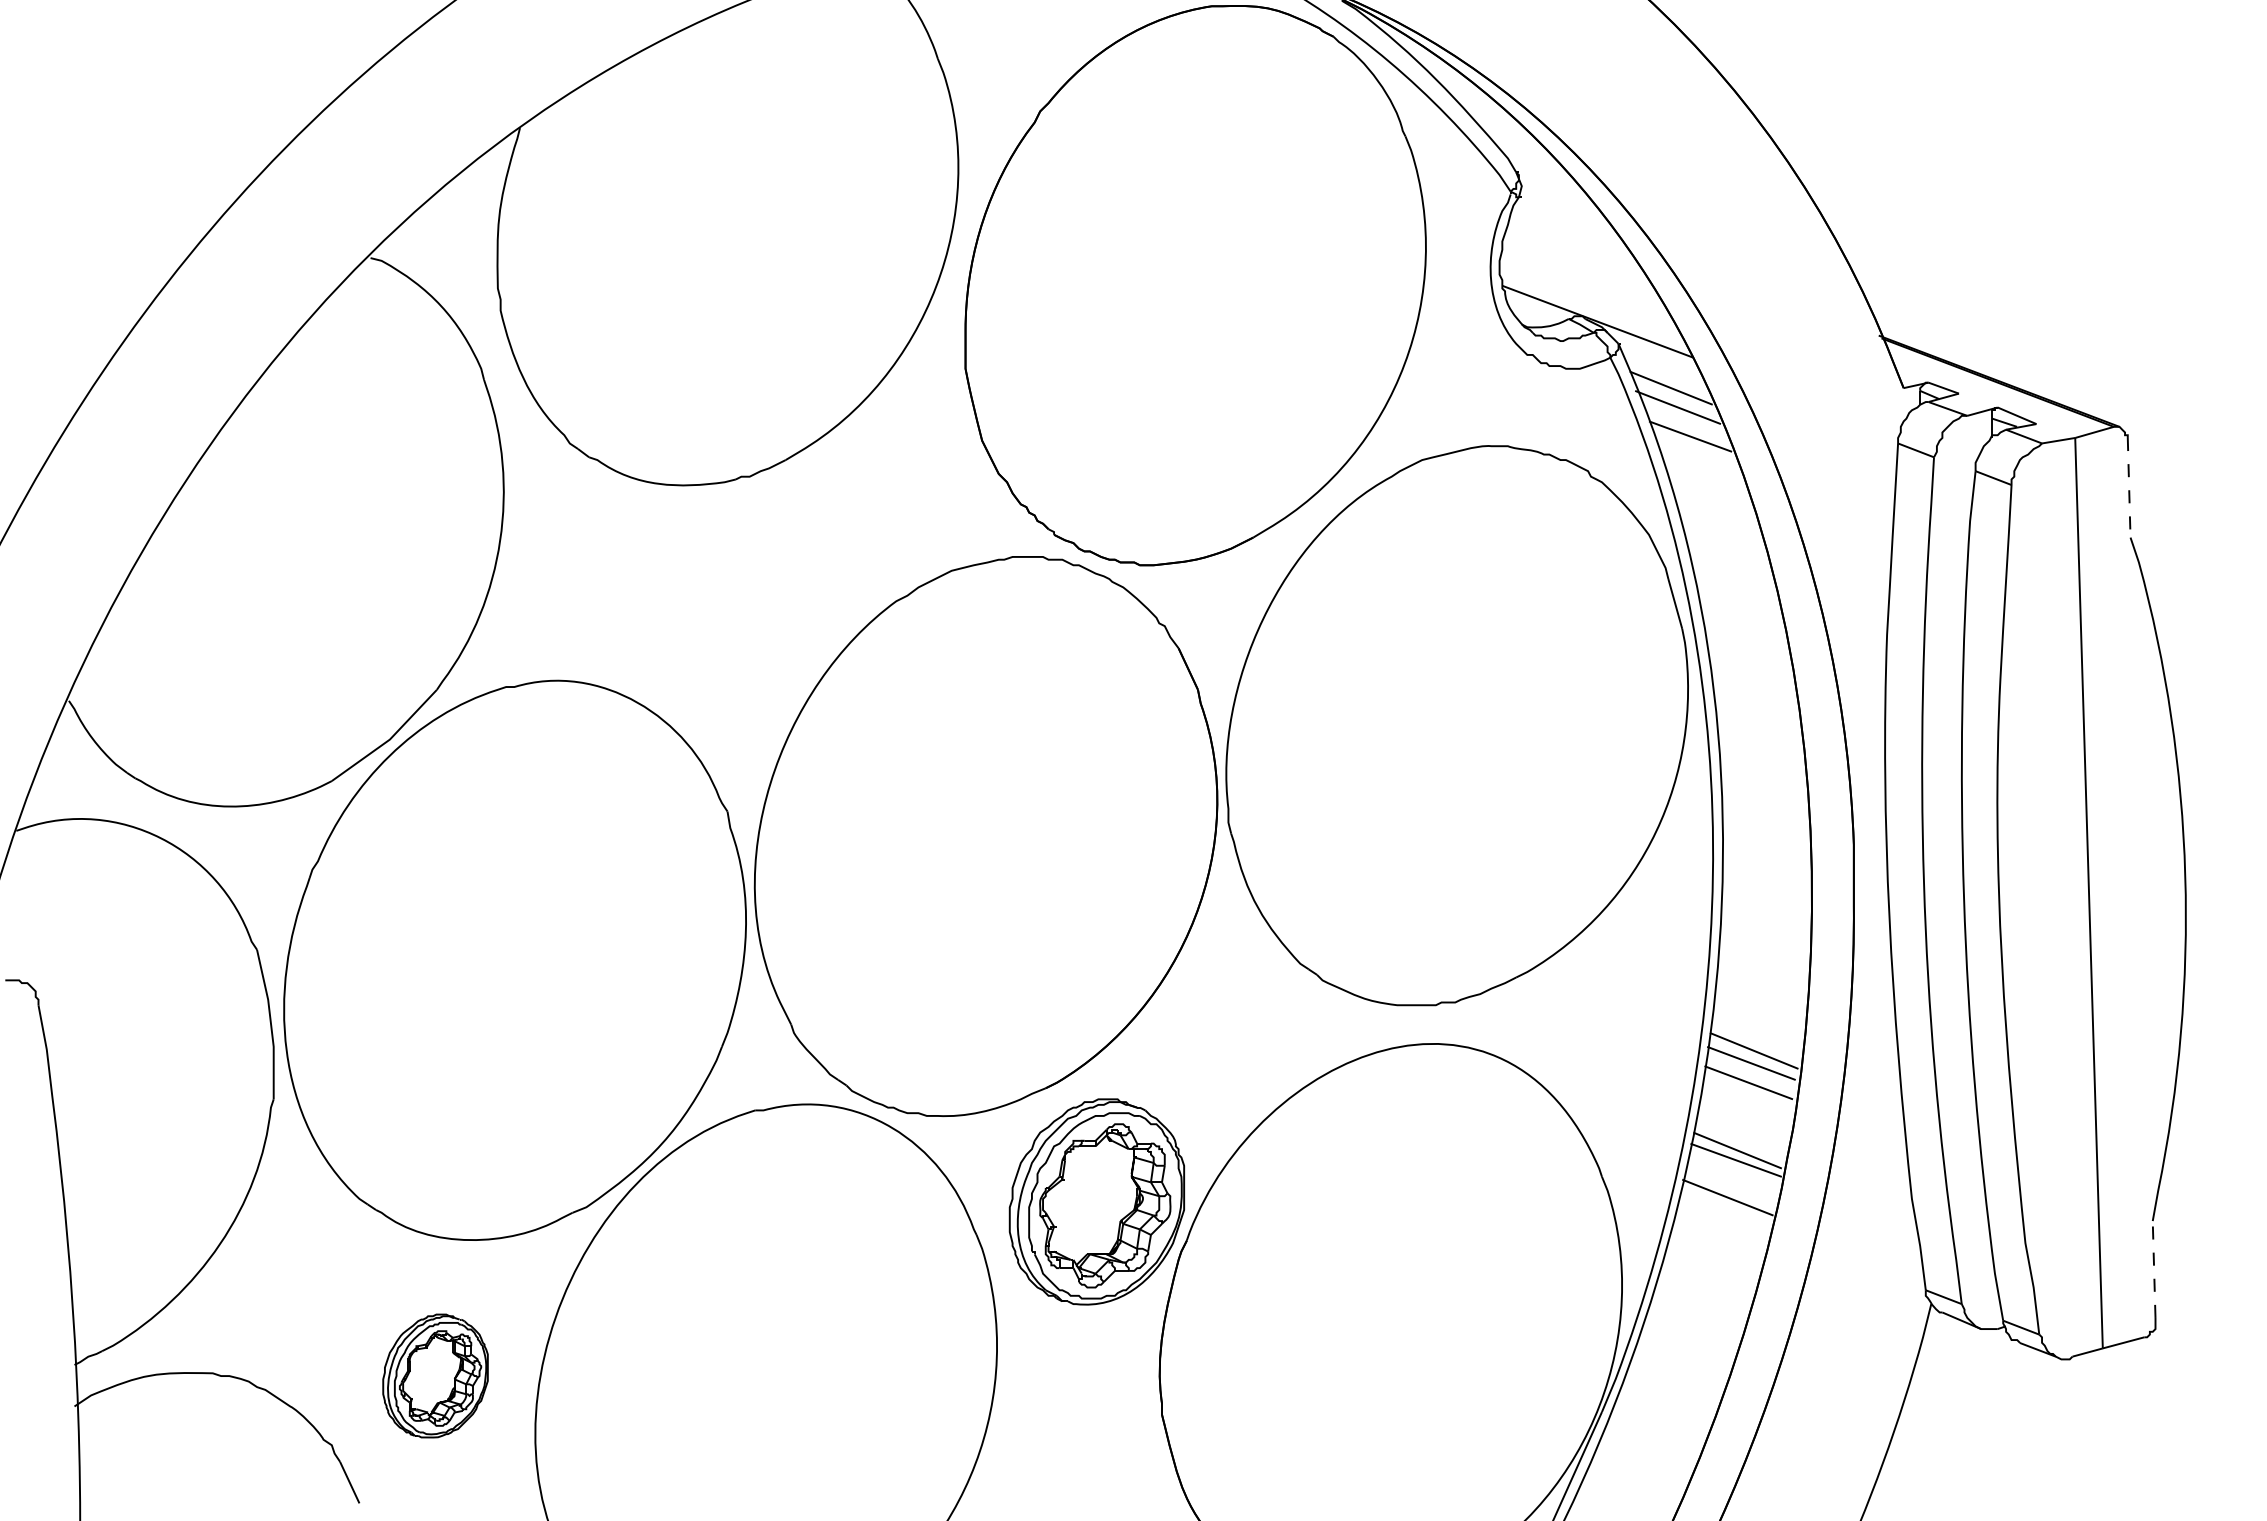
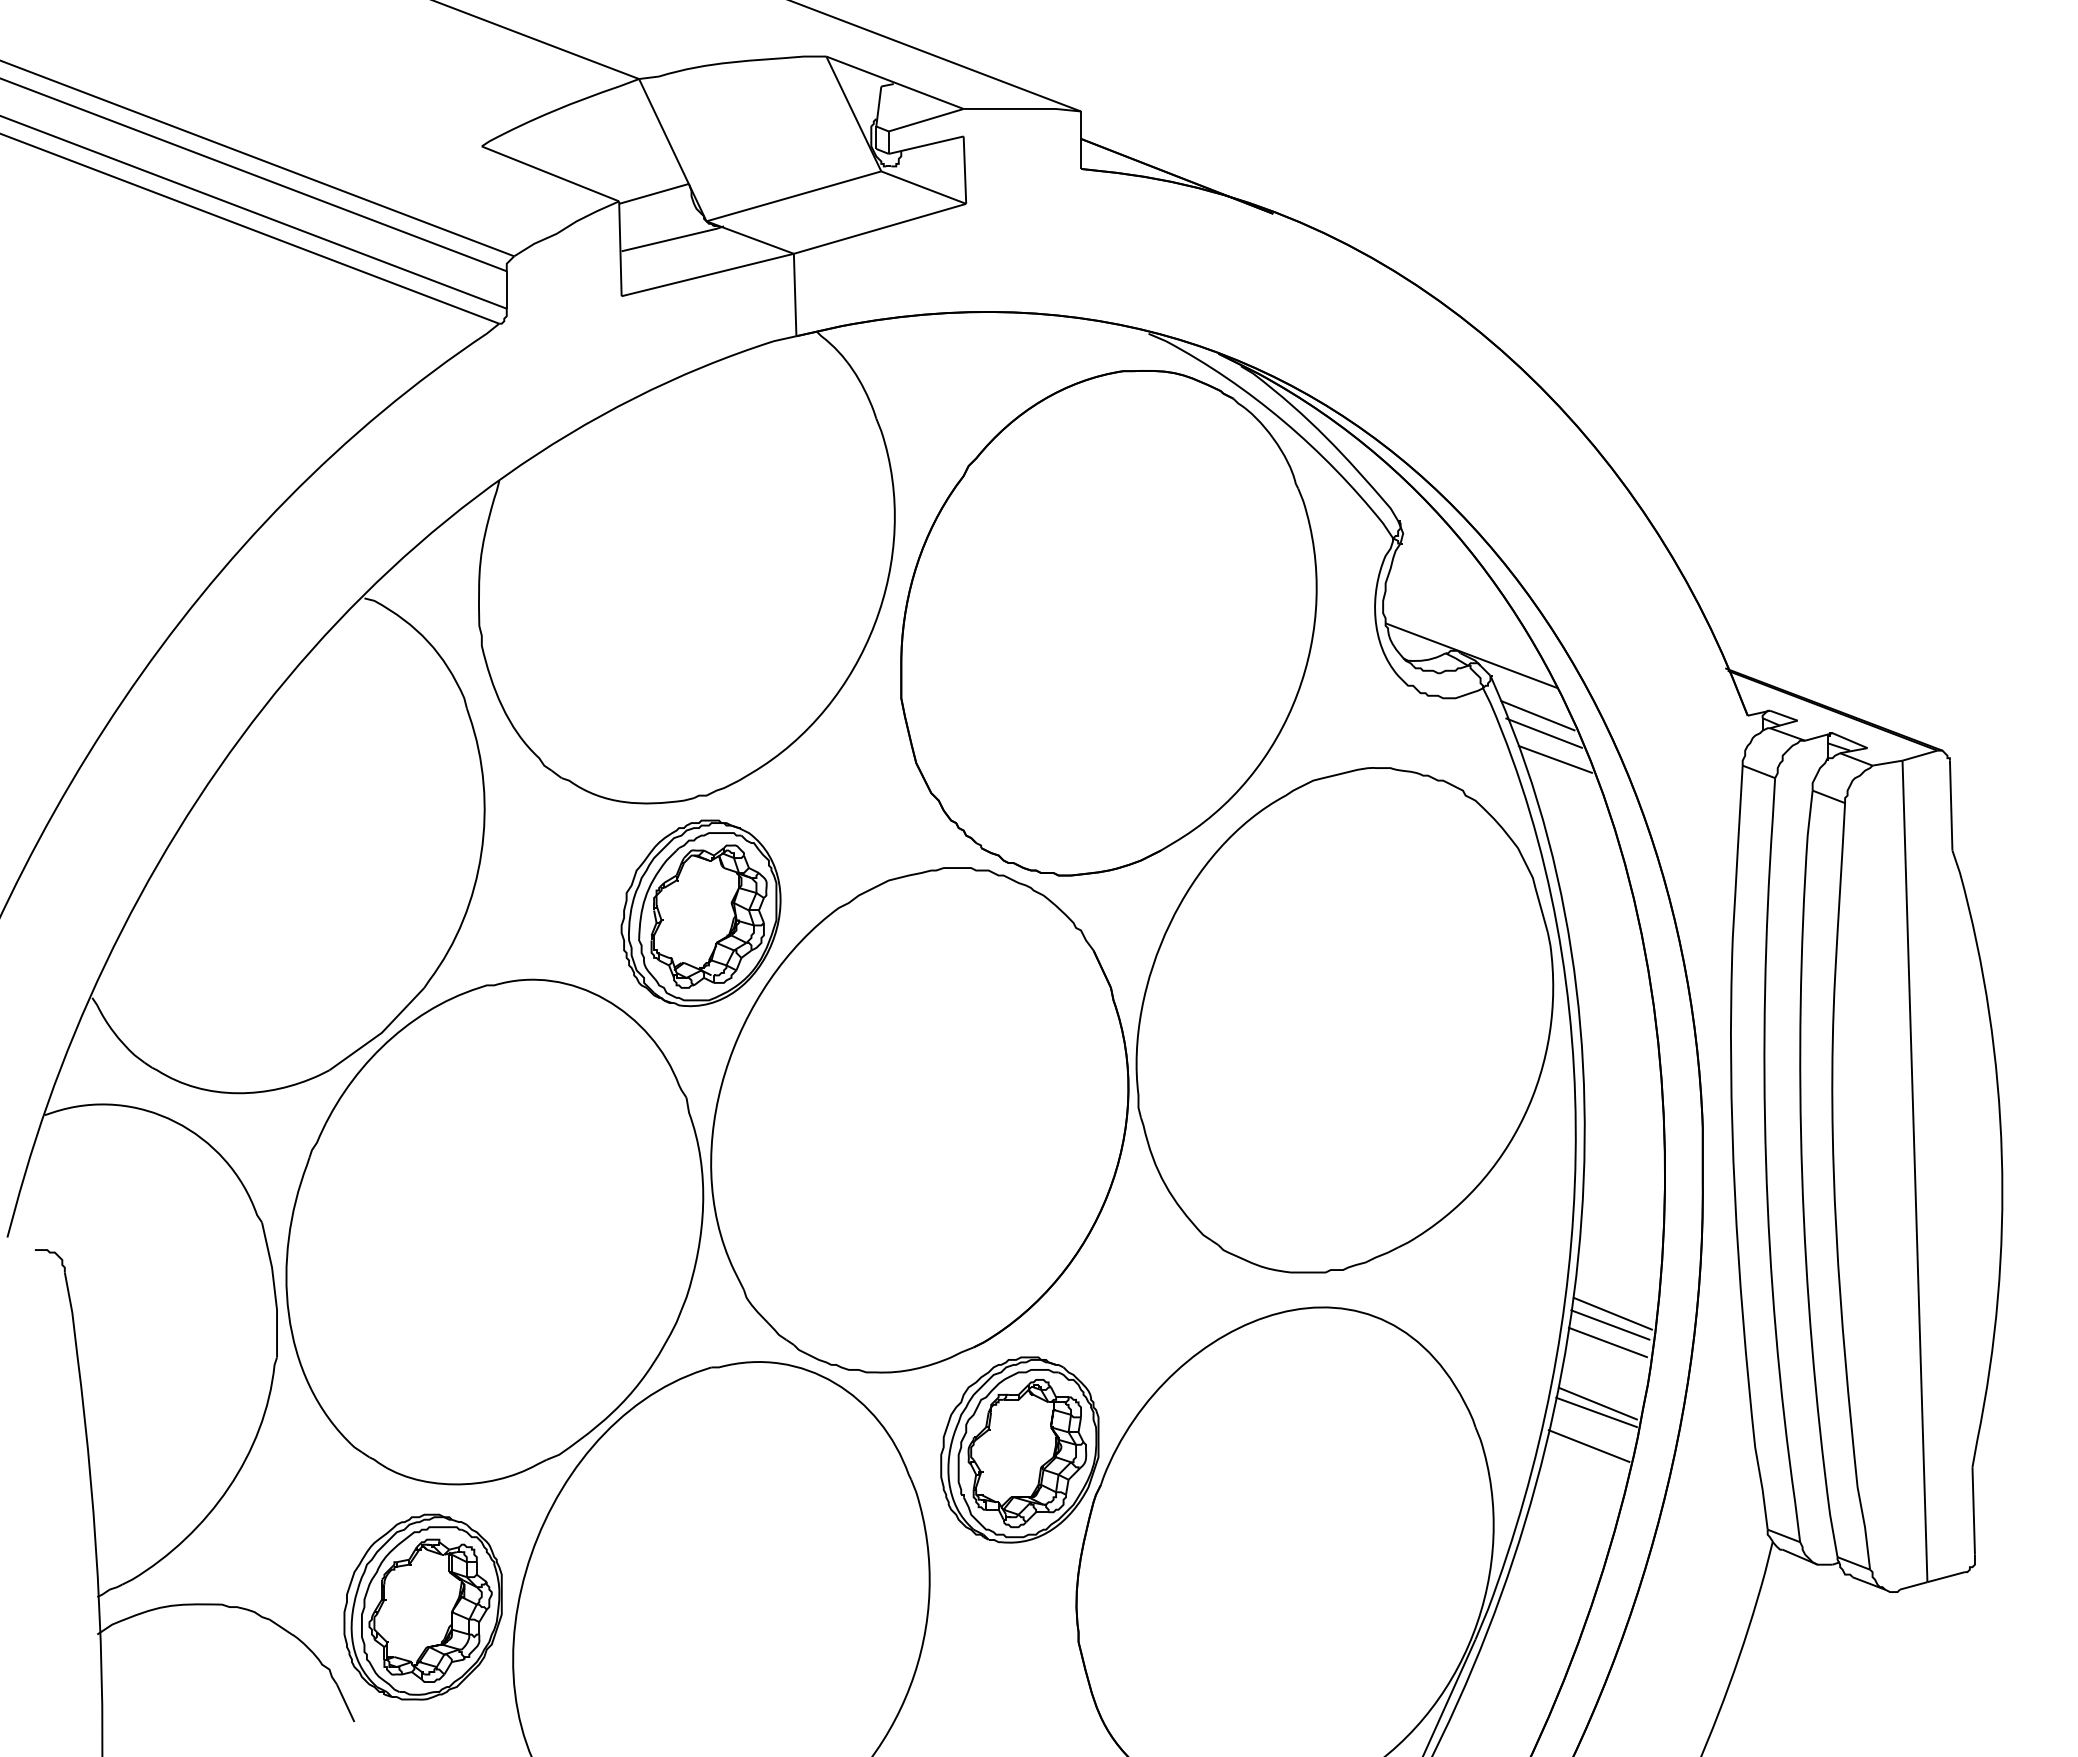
line: (2129, 487) -> (1951, 805), dashed -> solid
part: (743, 607) -> (700, 913), added
line: (2153, 1268) -> (1973, 1510), dashed -> solid
part: (434, 1375) -> (422, 1606), size x1.67

